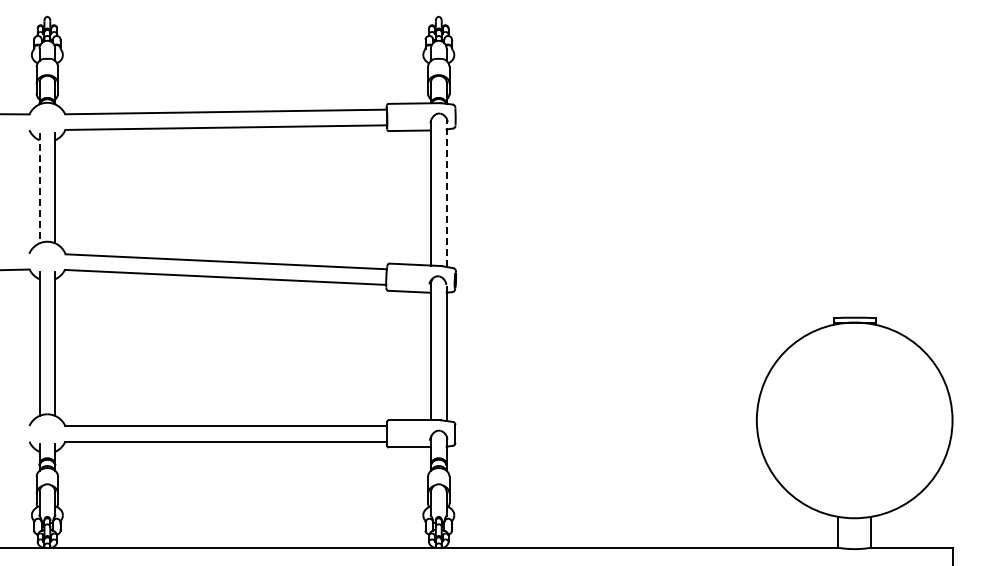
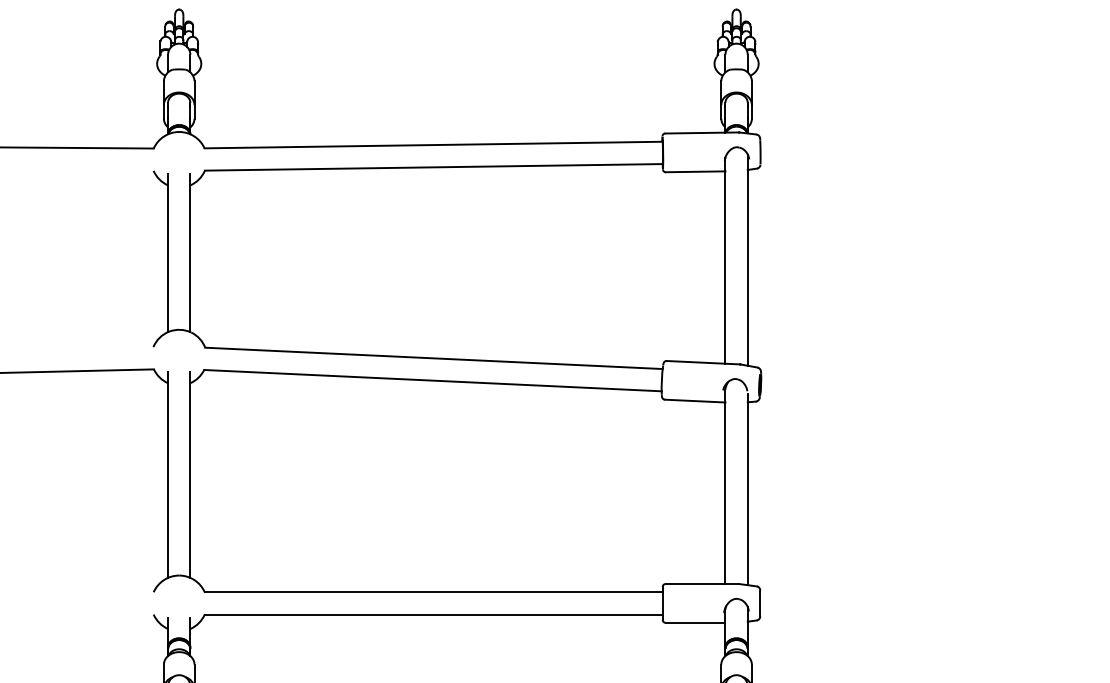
line: (39, 188) -> (167, 254), dashed -> solid
line: (446, 192) -> (747, 259), dashed -> solid

